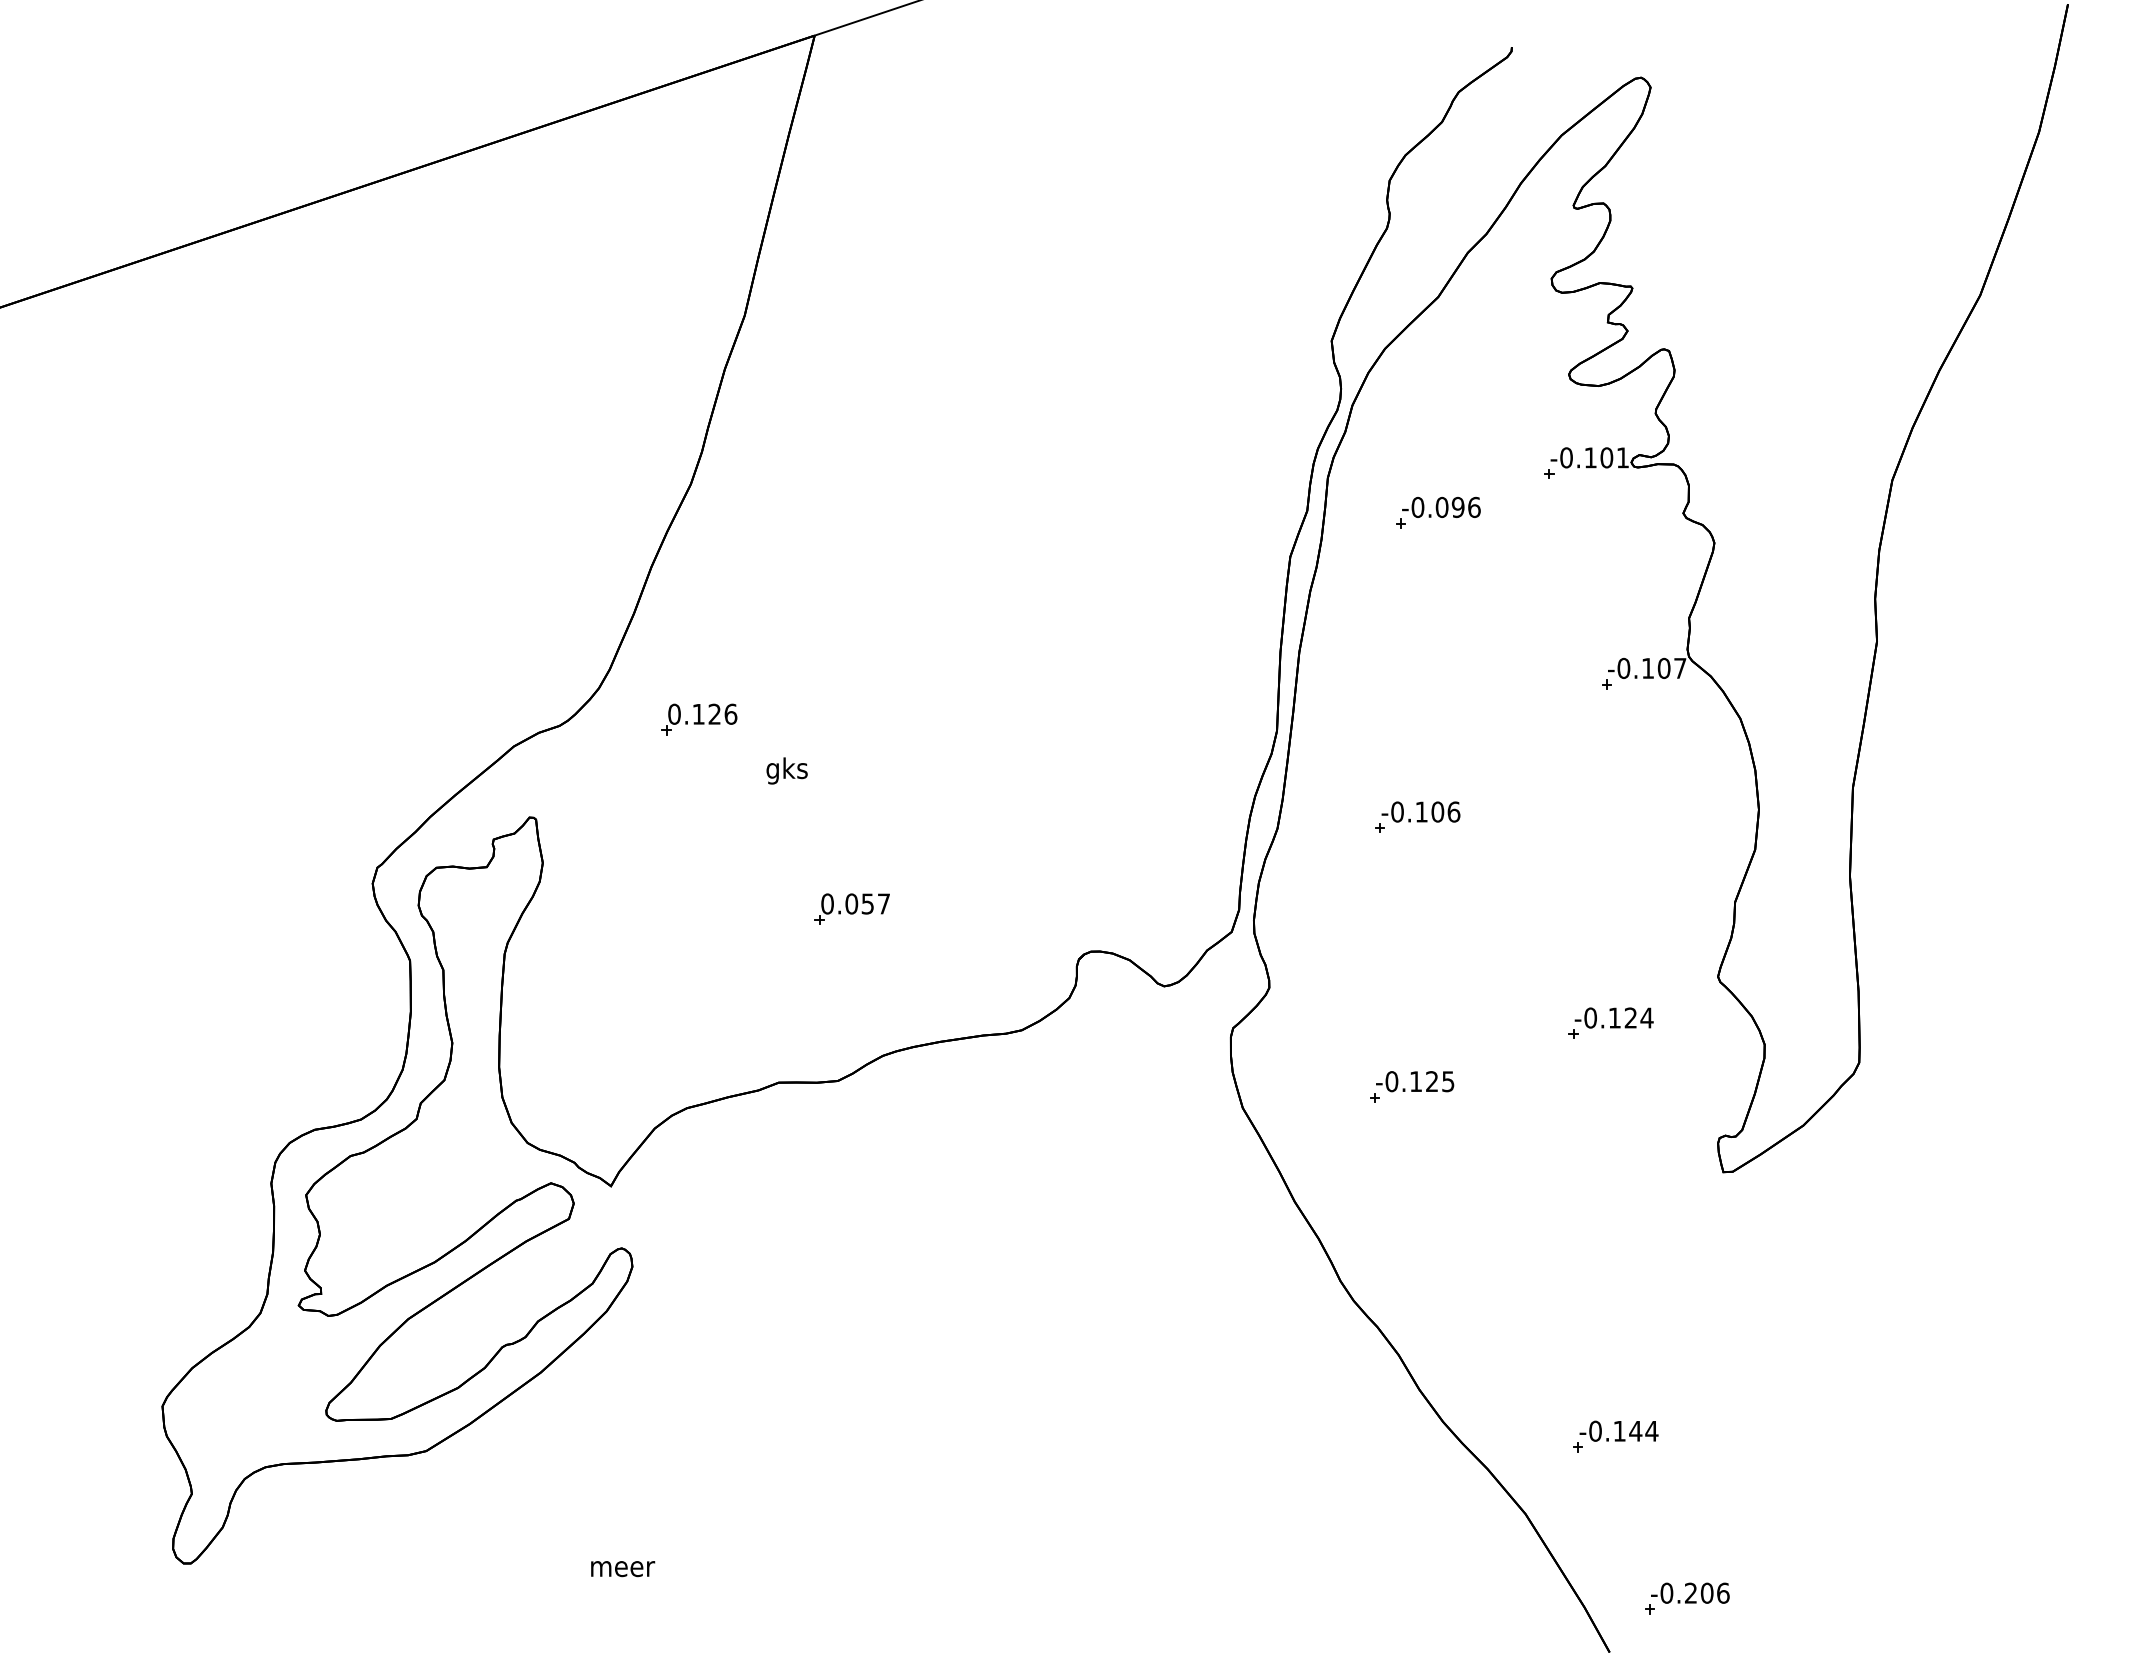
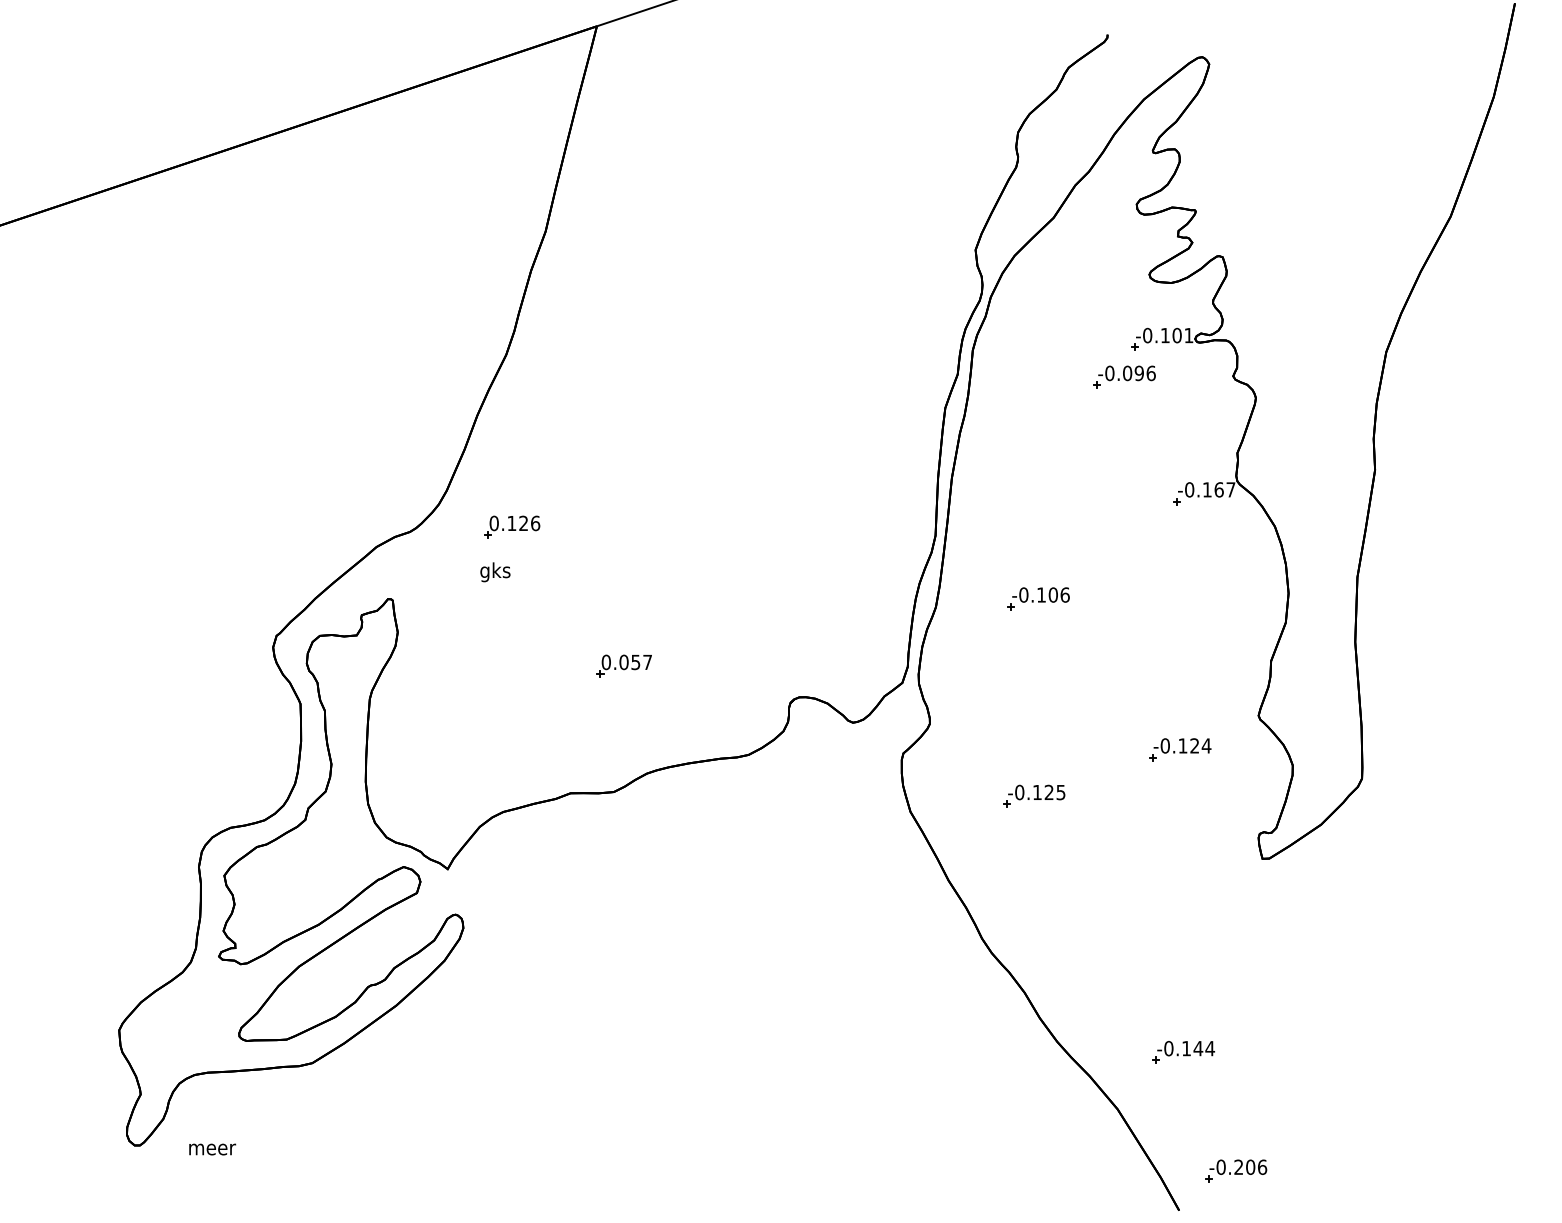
part: (1438, 512) -> (1124, 377), moved
text: (1663, 667) -> (1218, 489), -0.107 -> -0.167
text: (786, 770) -> (494, 571), moved
text: (623, 1569) -> (212, 1149), moved

